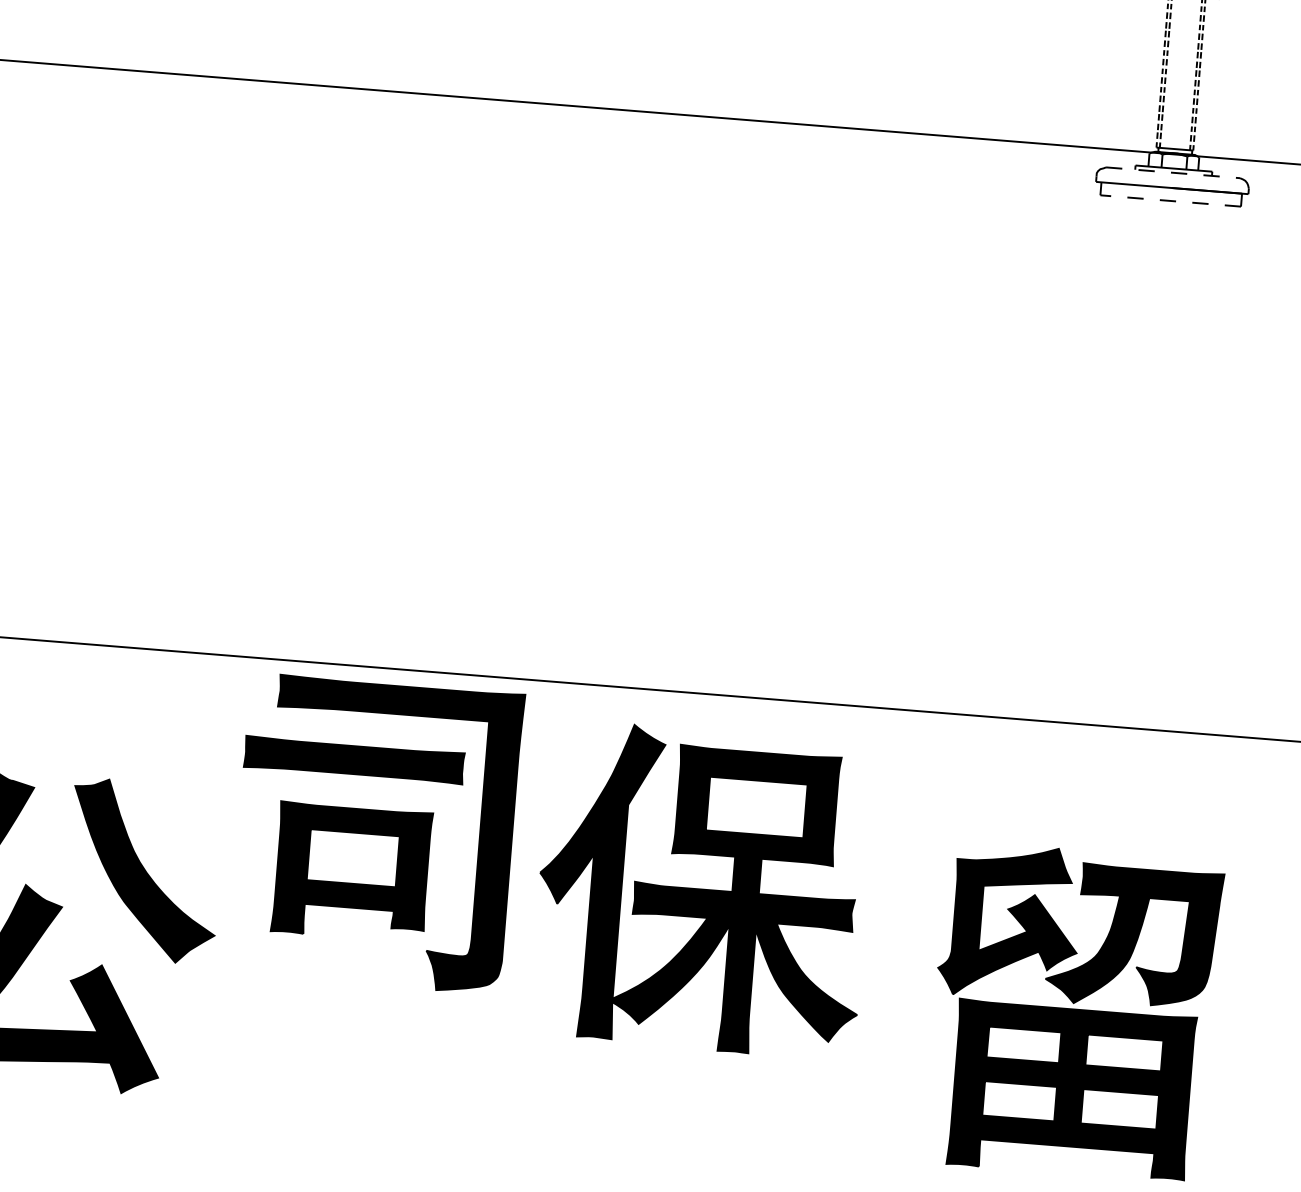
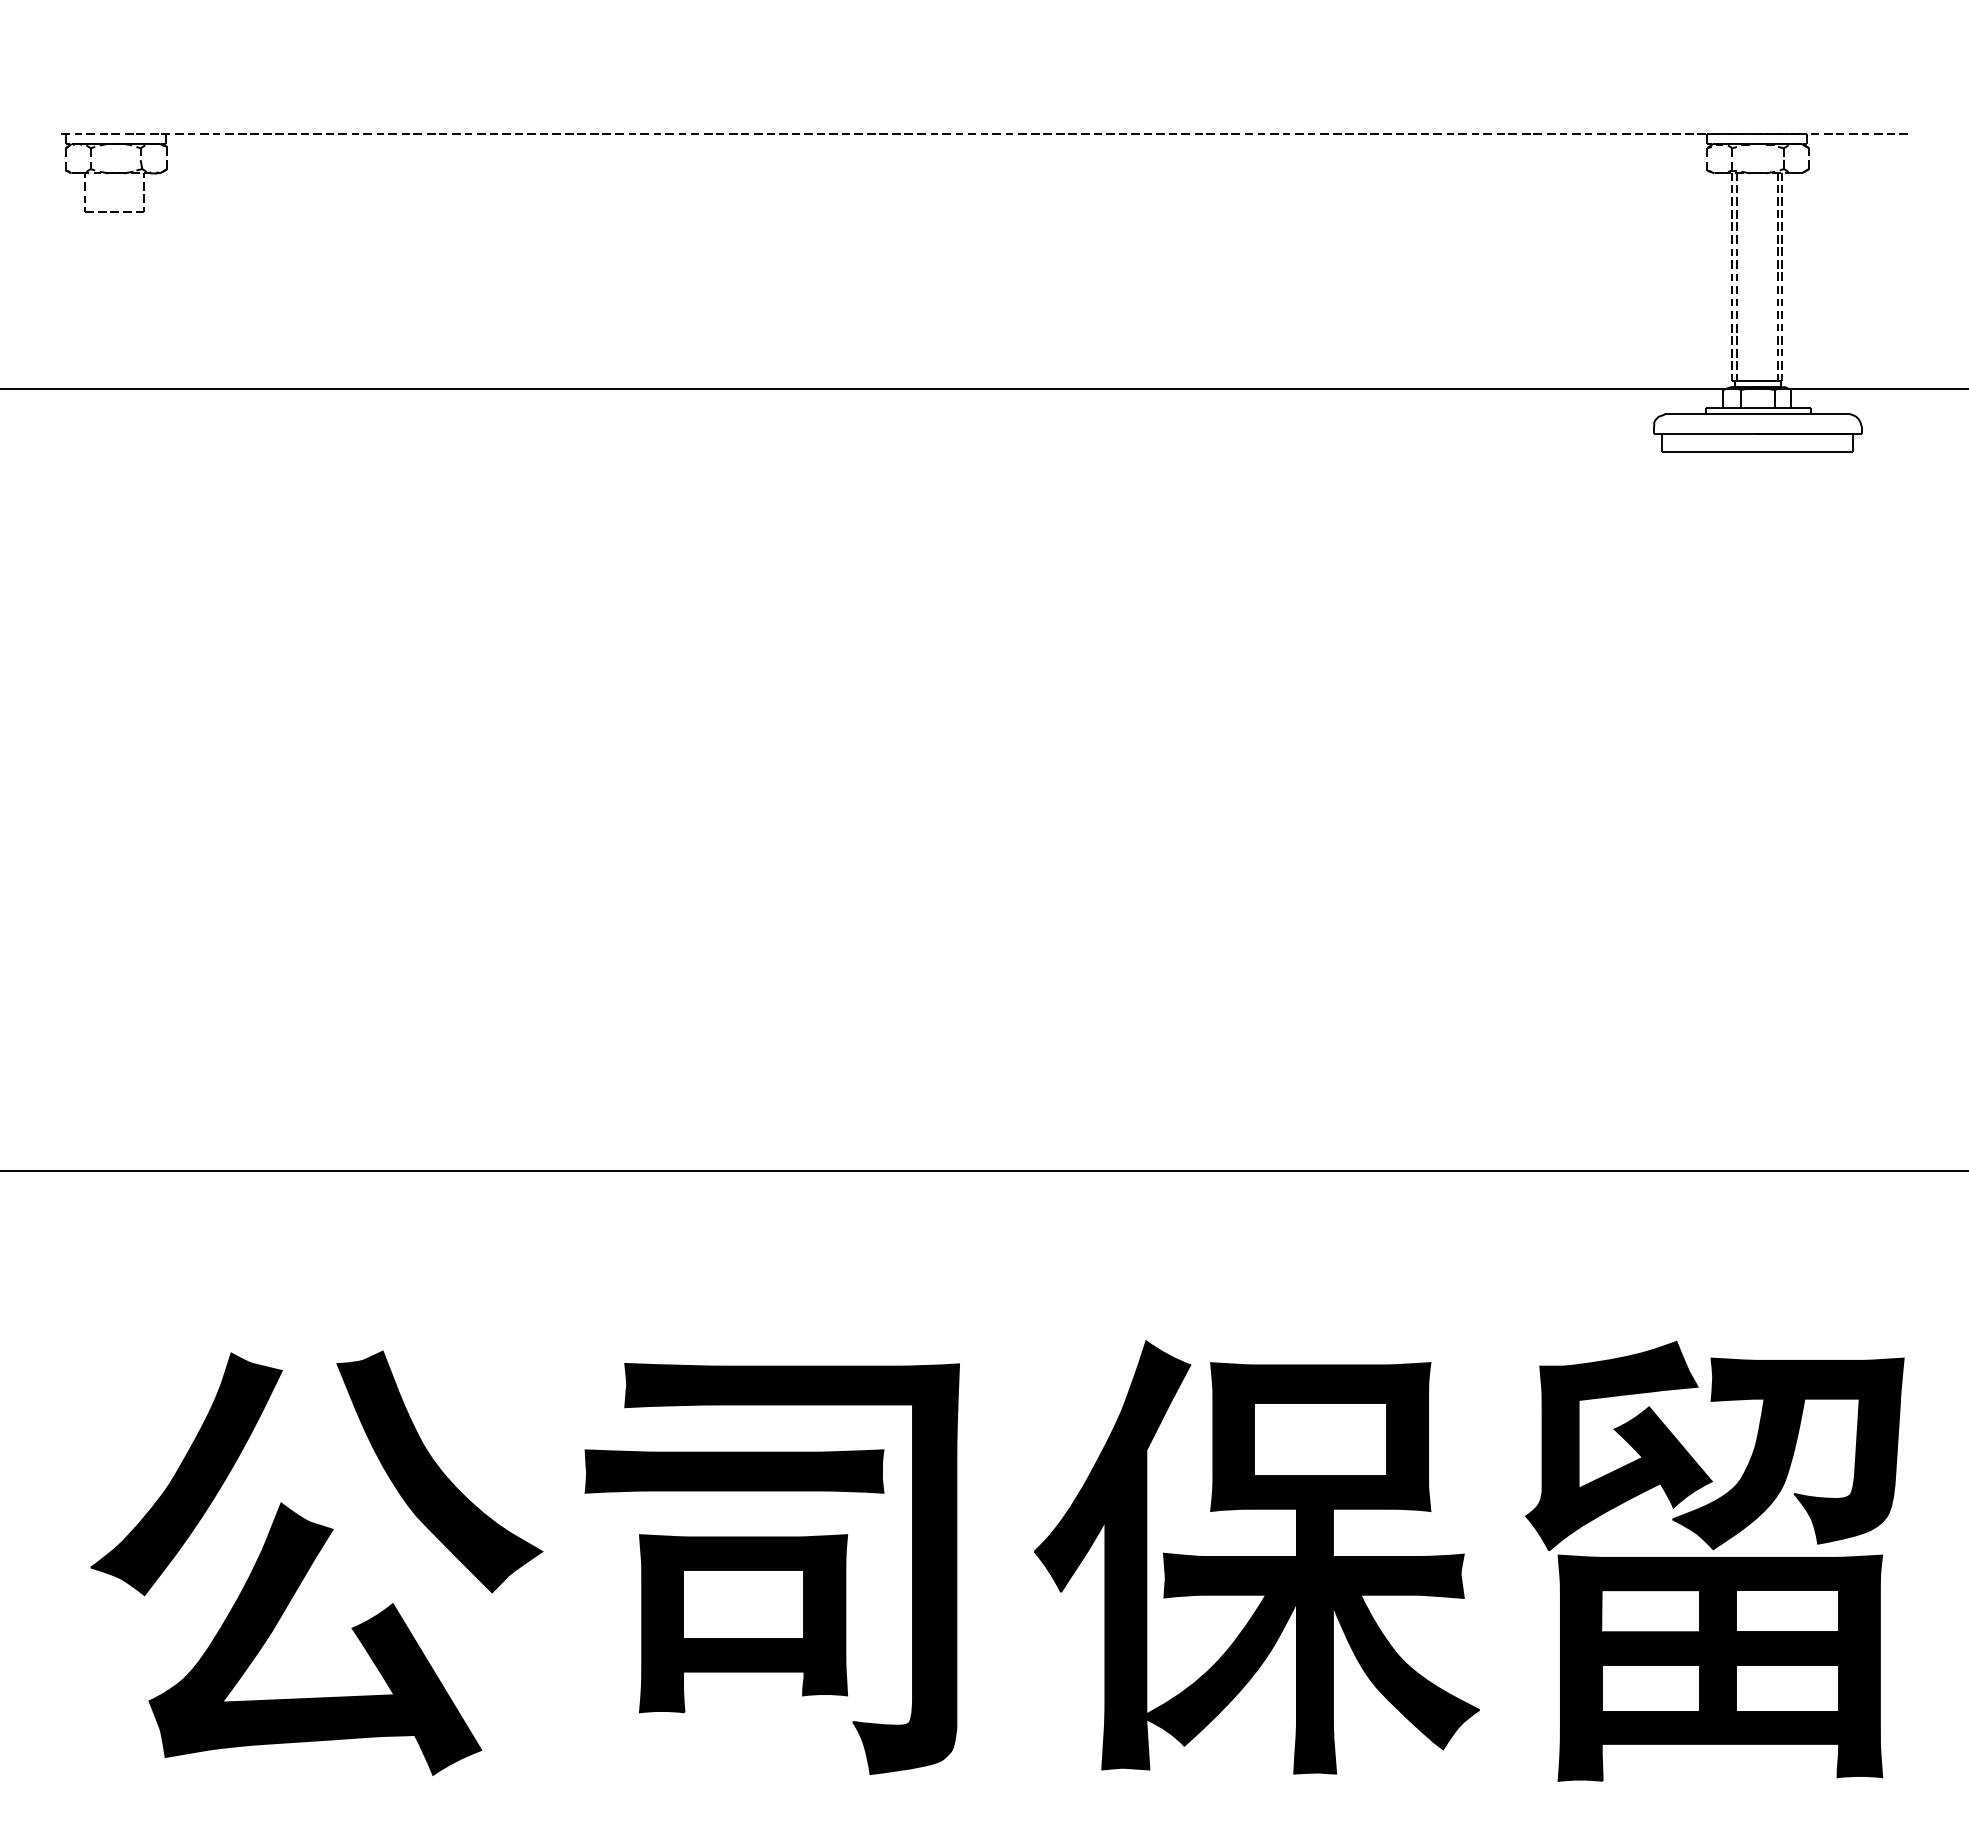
line: (1173, 172) -> (1757, 413), dashed -> solid
line: (1170, 201) -> (1757, 452), dashed -> solid
part: (375, 833) -> (771, 1568), moved
part: (702, 890) -> (1256, 1557), moved

